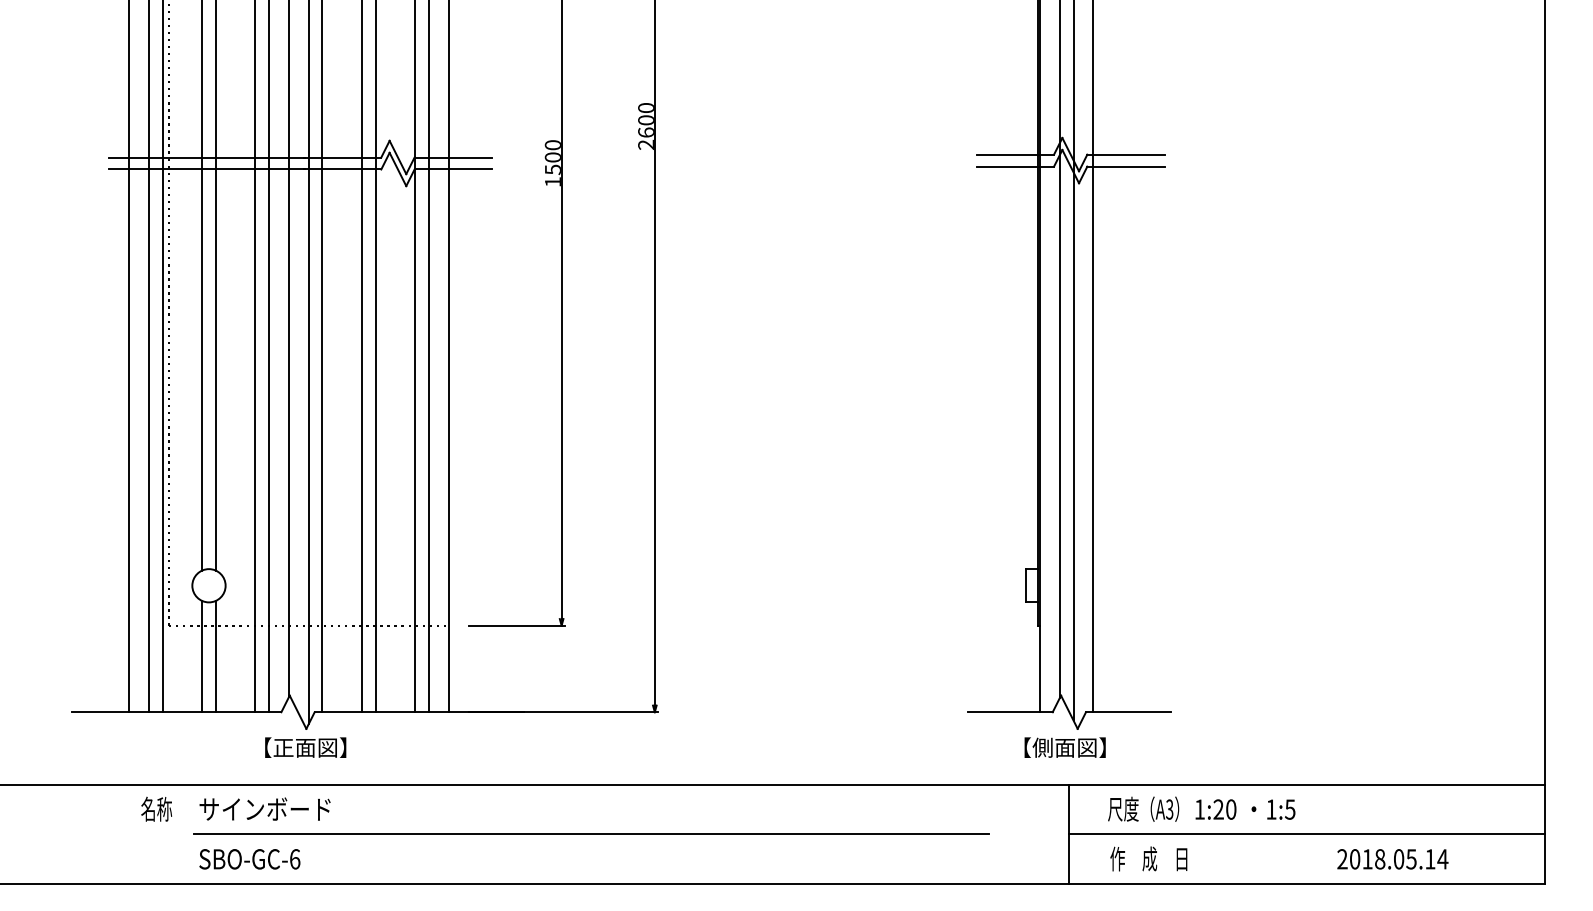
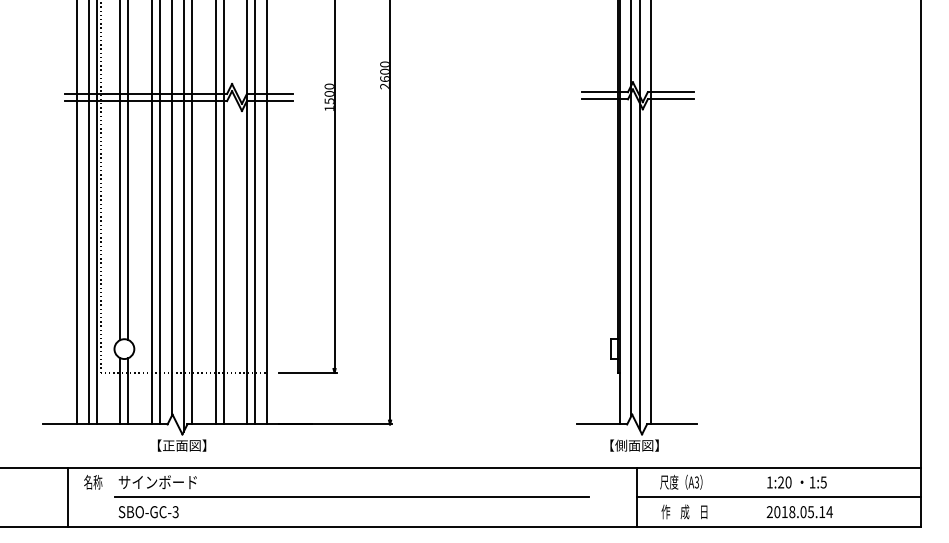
text: (1244, 809) -> (796, 482), moved
line: (113, 833) -> (67, 496), added
text: (294, 859) -> (175, 512), SBO-GC-6 -> SBO-GC-3
text: (1392, 859) -> (799, 512), moved

